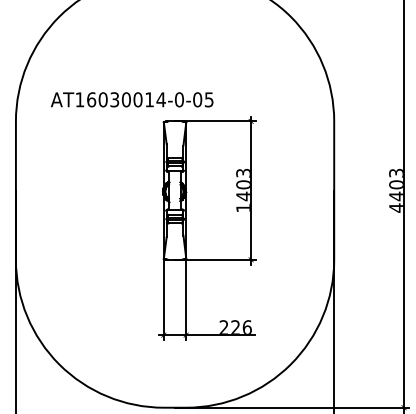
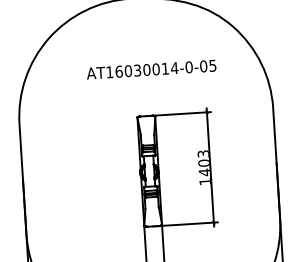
text: (132, 99) -> (151, 69), moved

